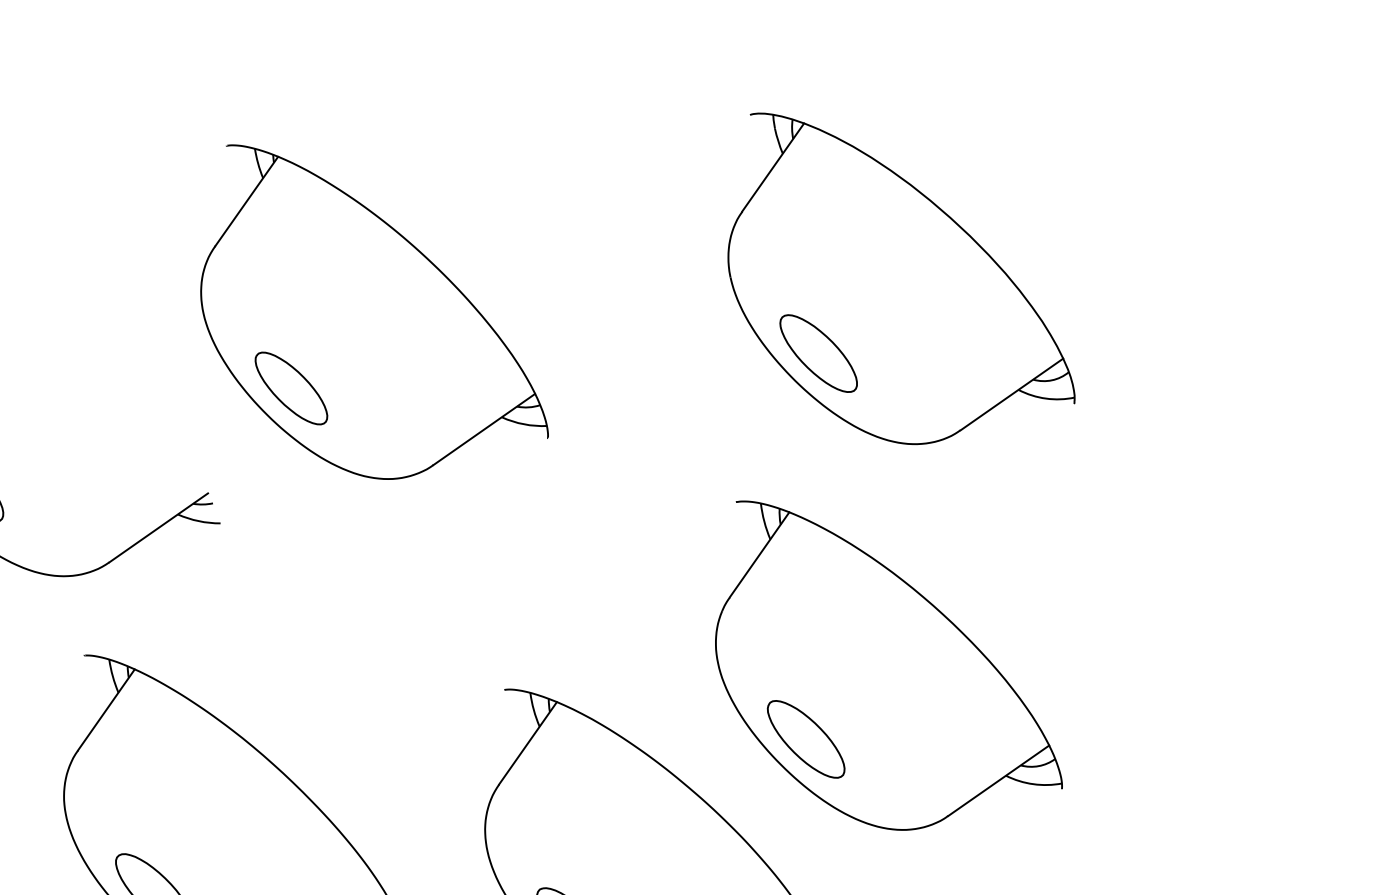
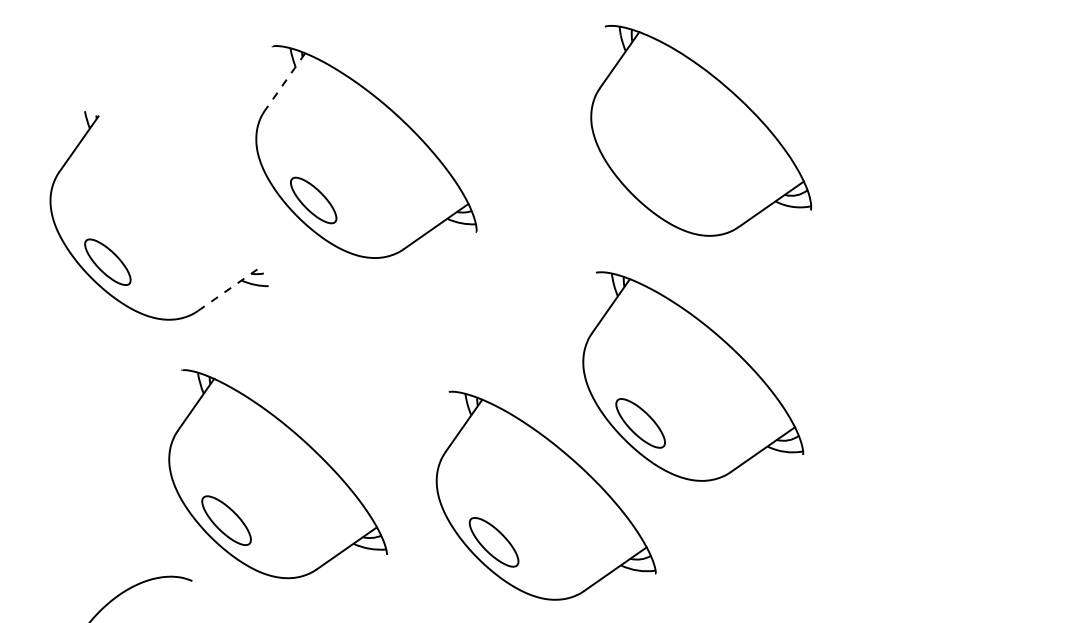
line: (247, 201) -> (285, 81), solid -> dashed
part: (818, 353) -> (648, 178), removed
line: (158, 527) -> (229, 288), solid -> dashed

